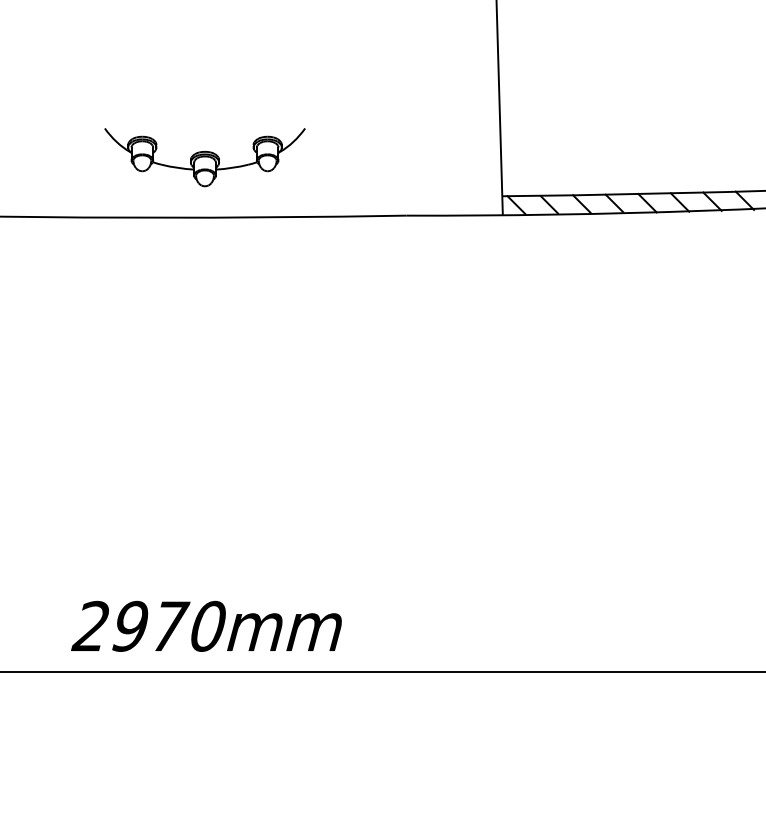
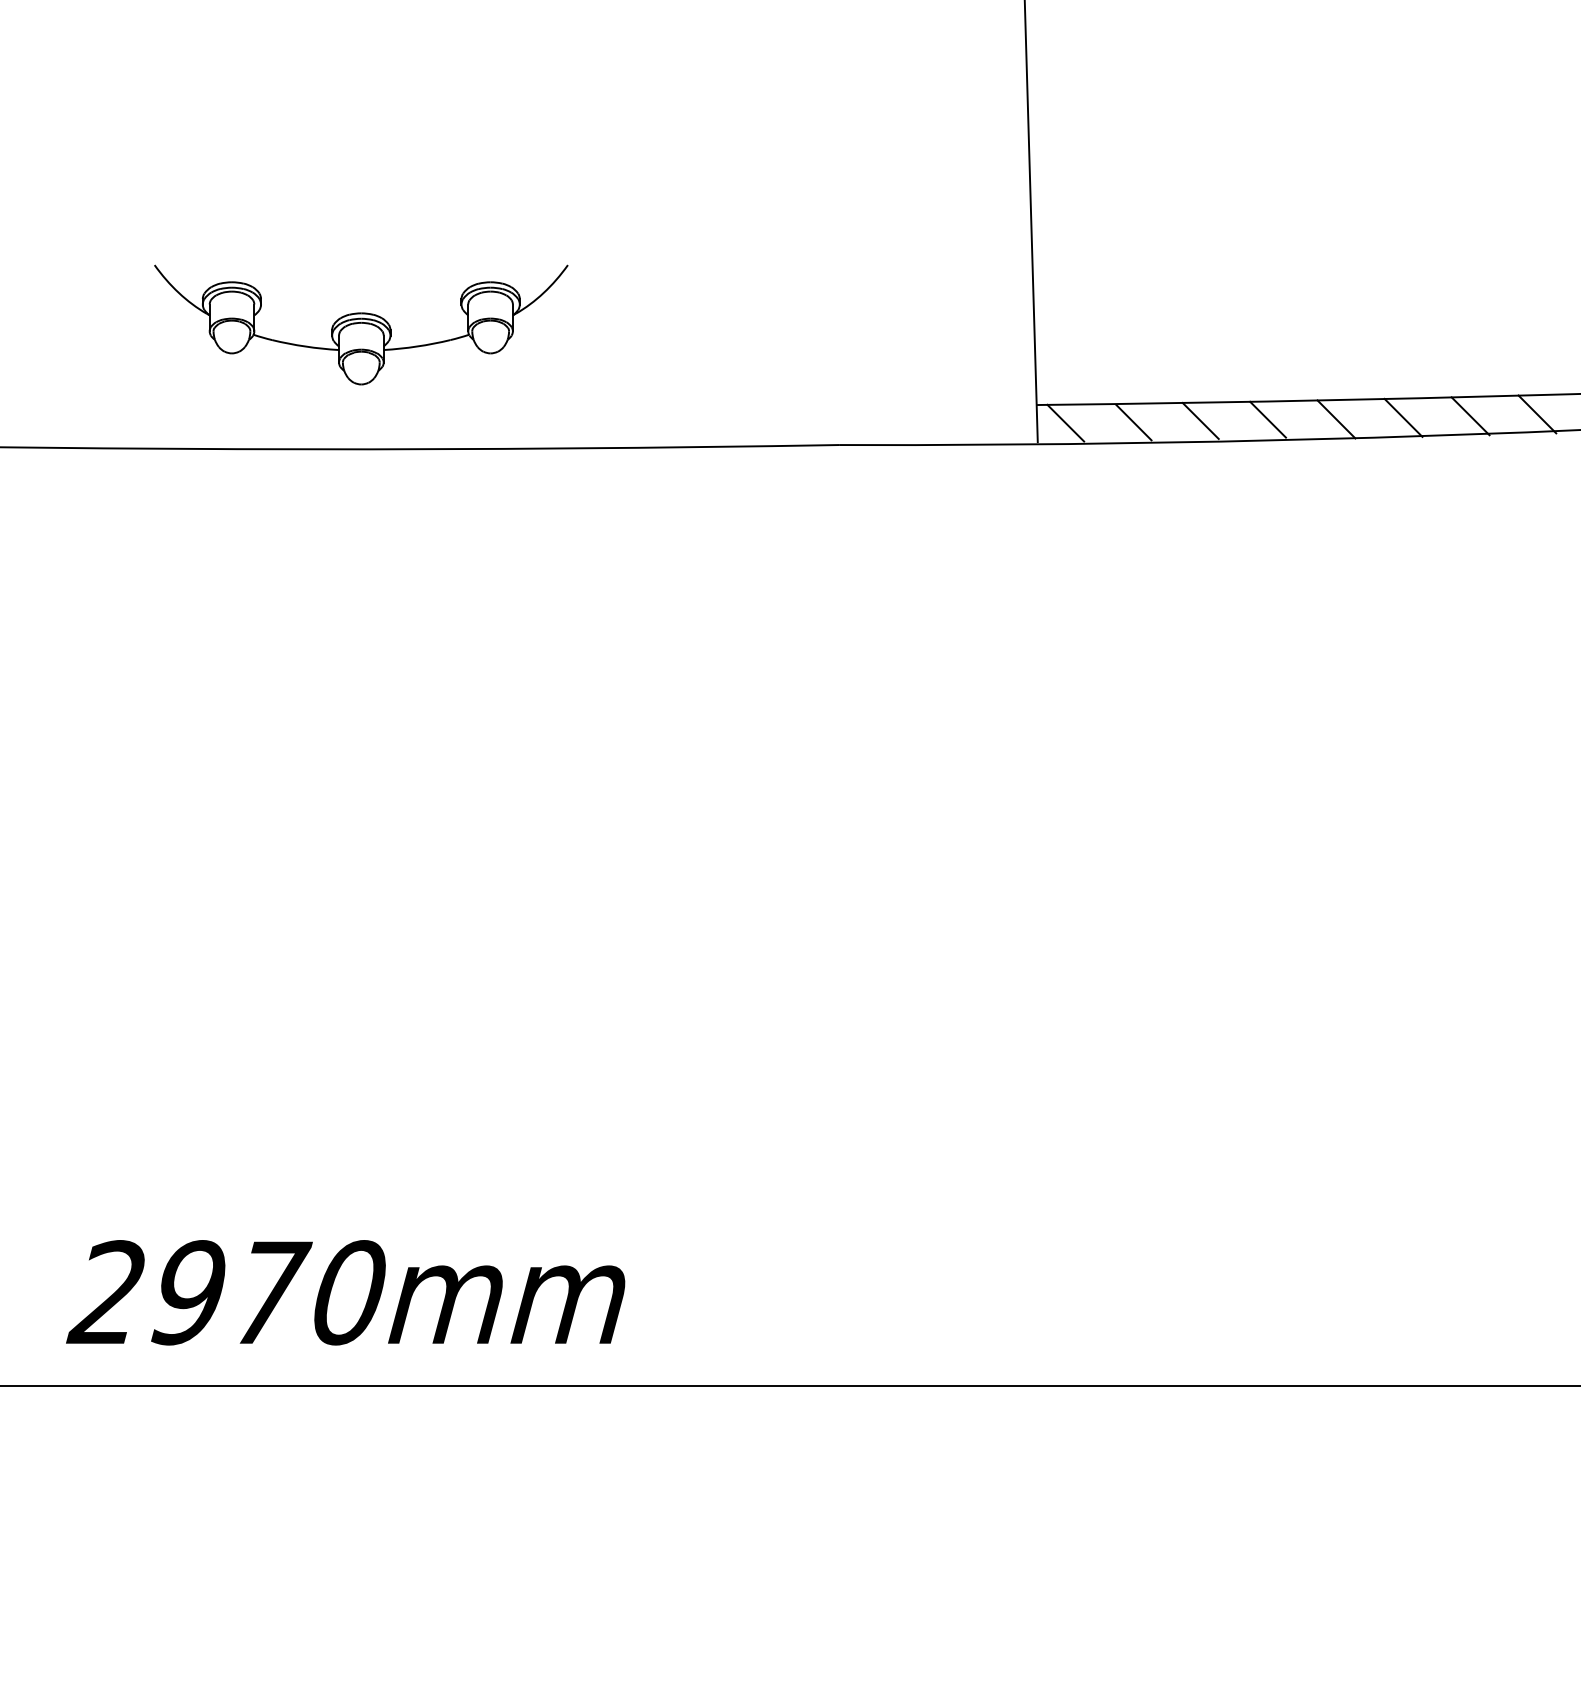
part: (204, 157) -> (360, 325), moved
text: (206, 625) -> (345, 1290), moved

